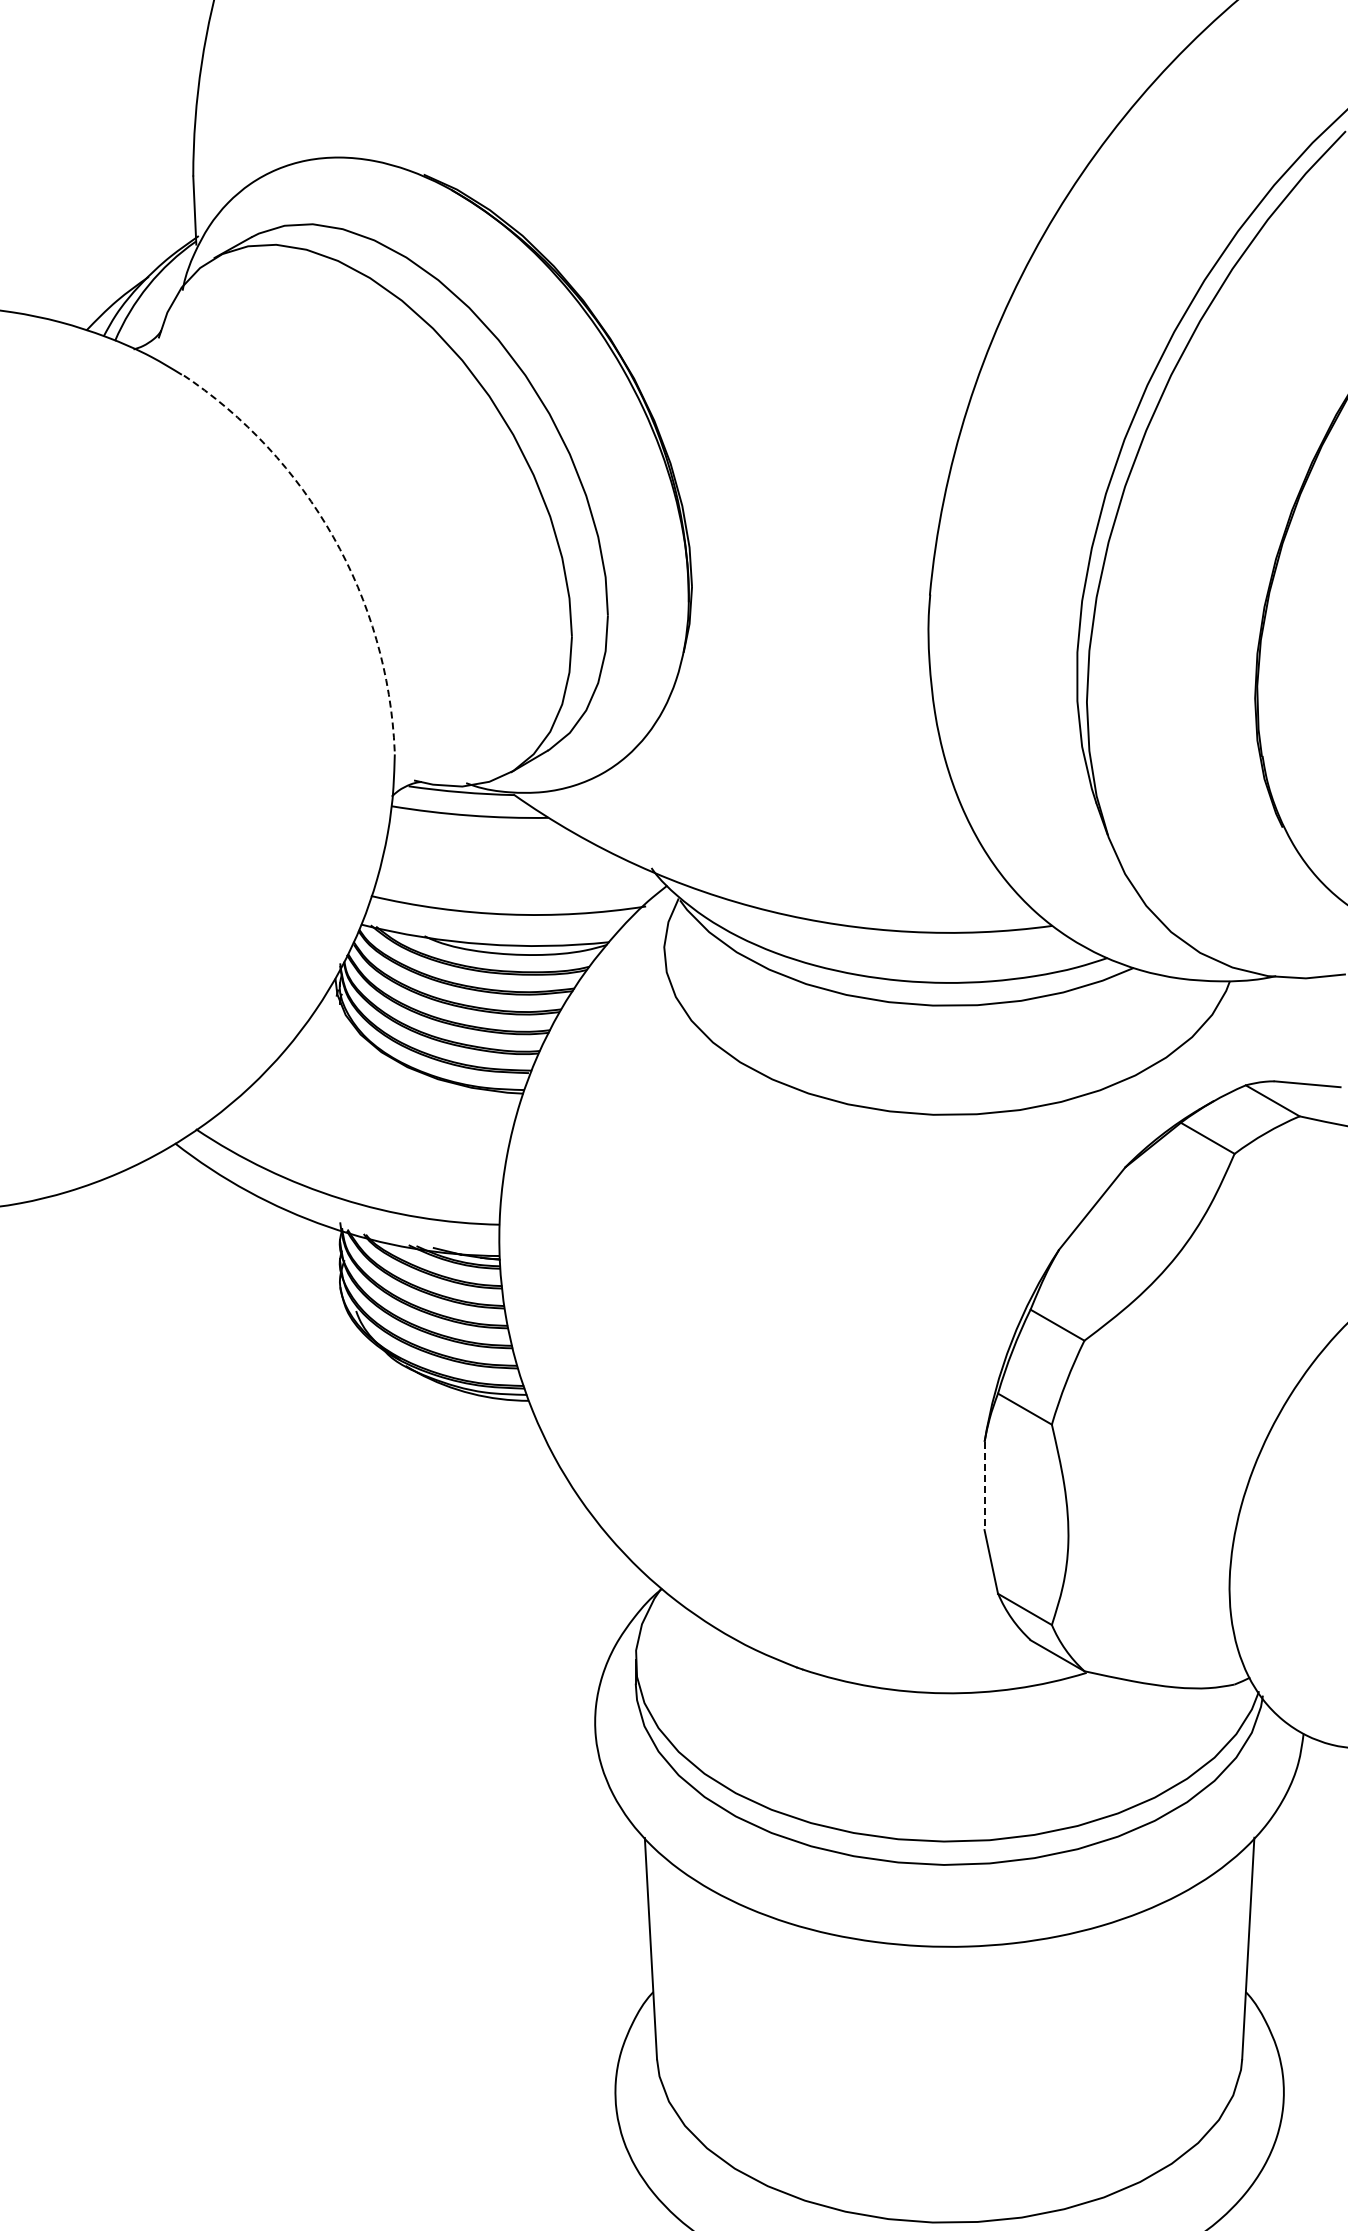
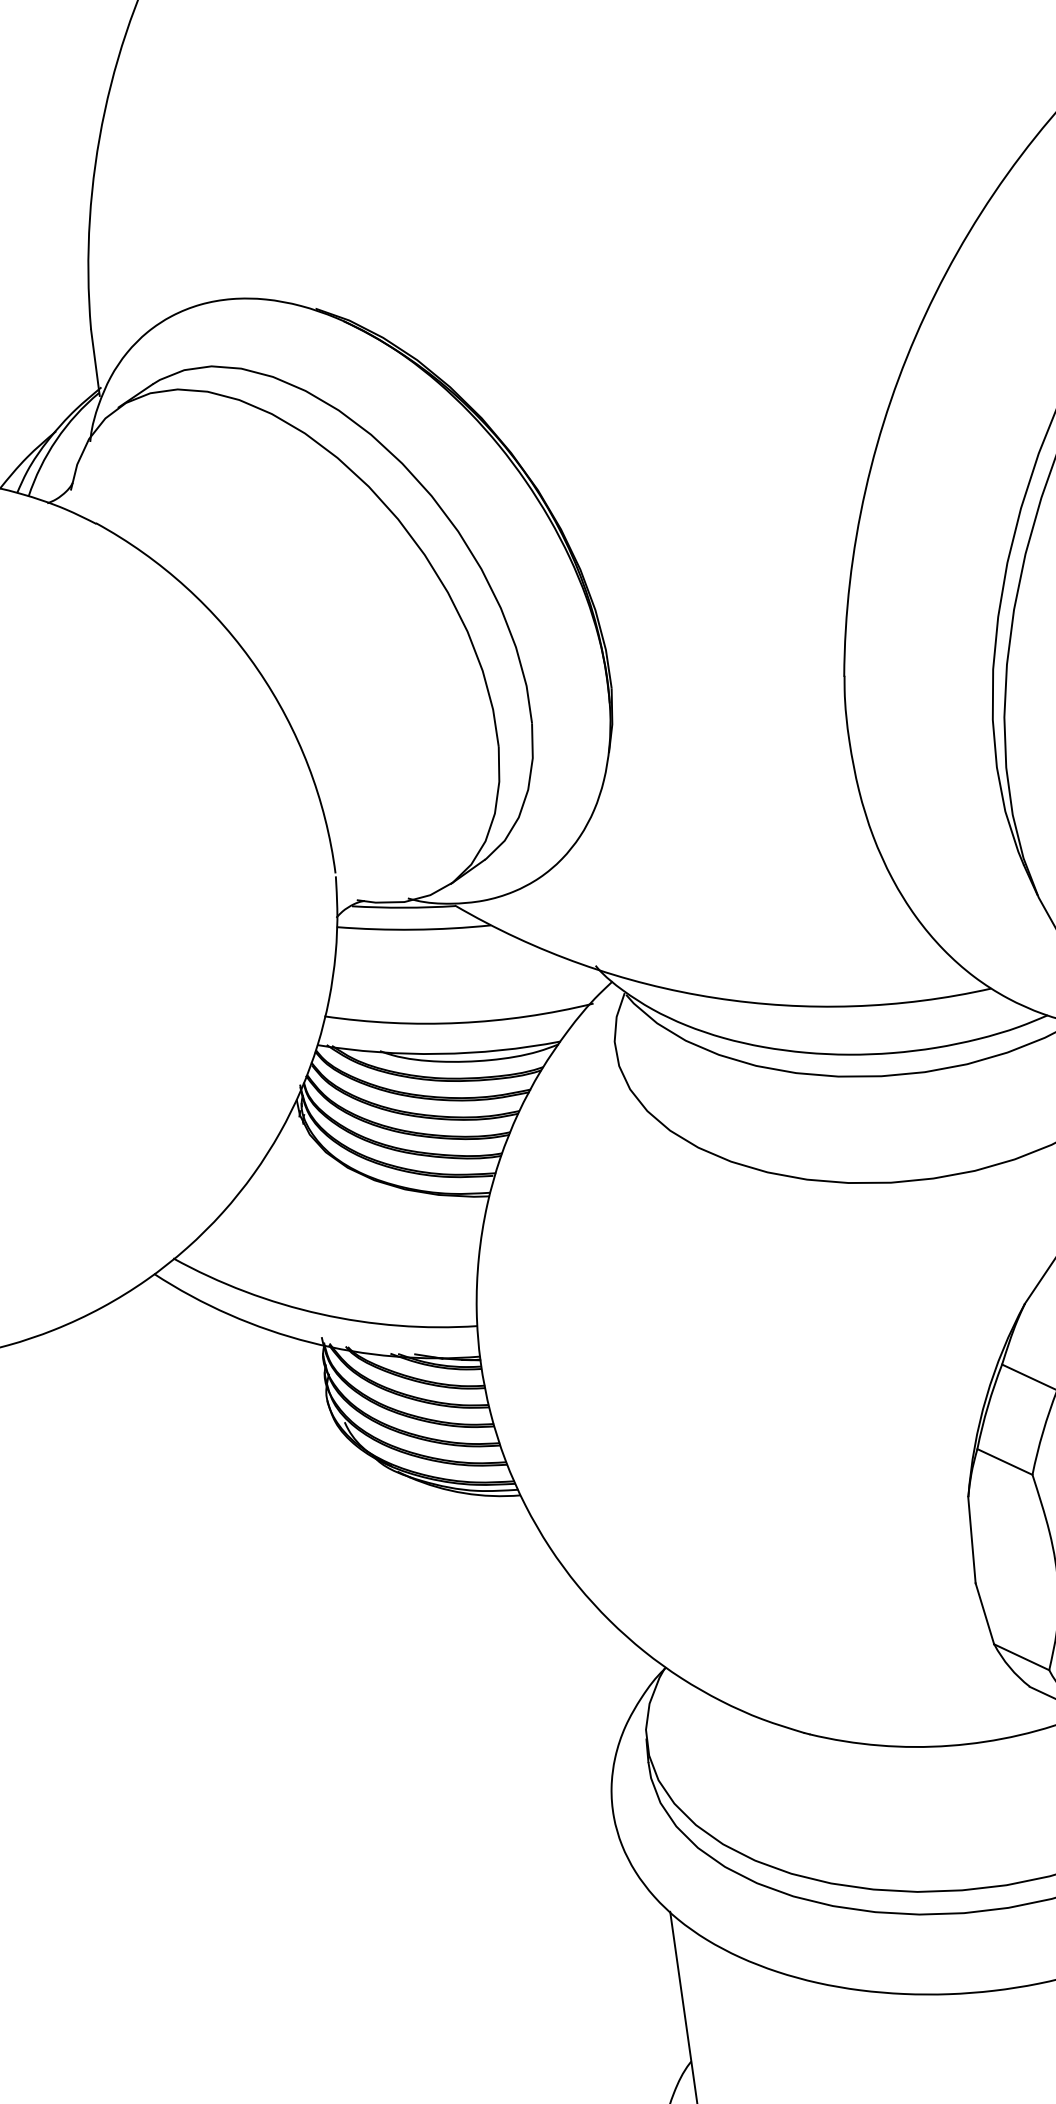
arc: (333, 537) -> (257, 670), dashed -> solid
line: (984, 1486) -> (971, 1540), dashed -> solid

